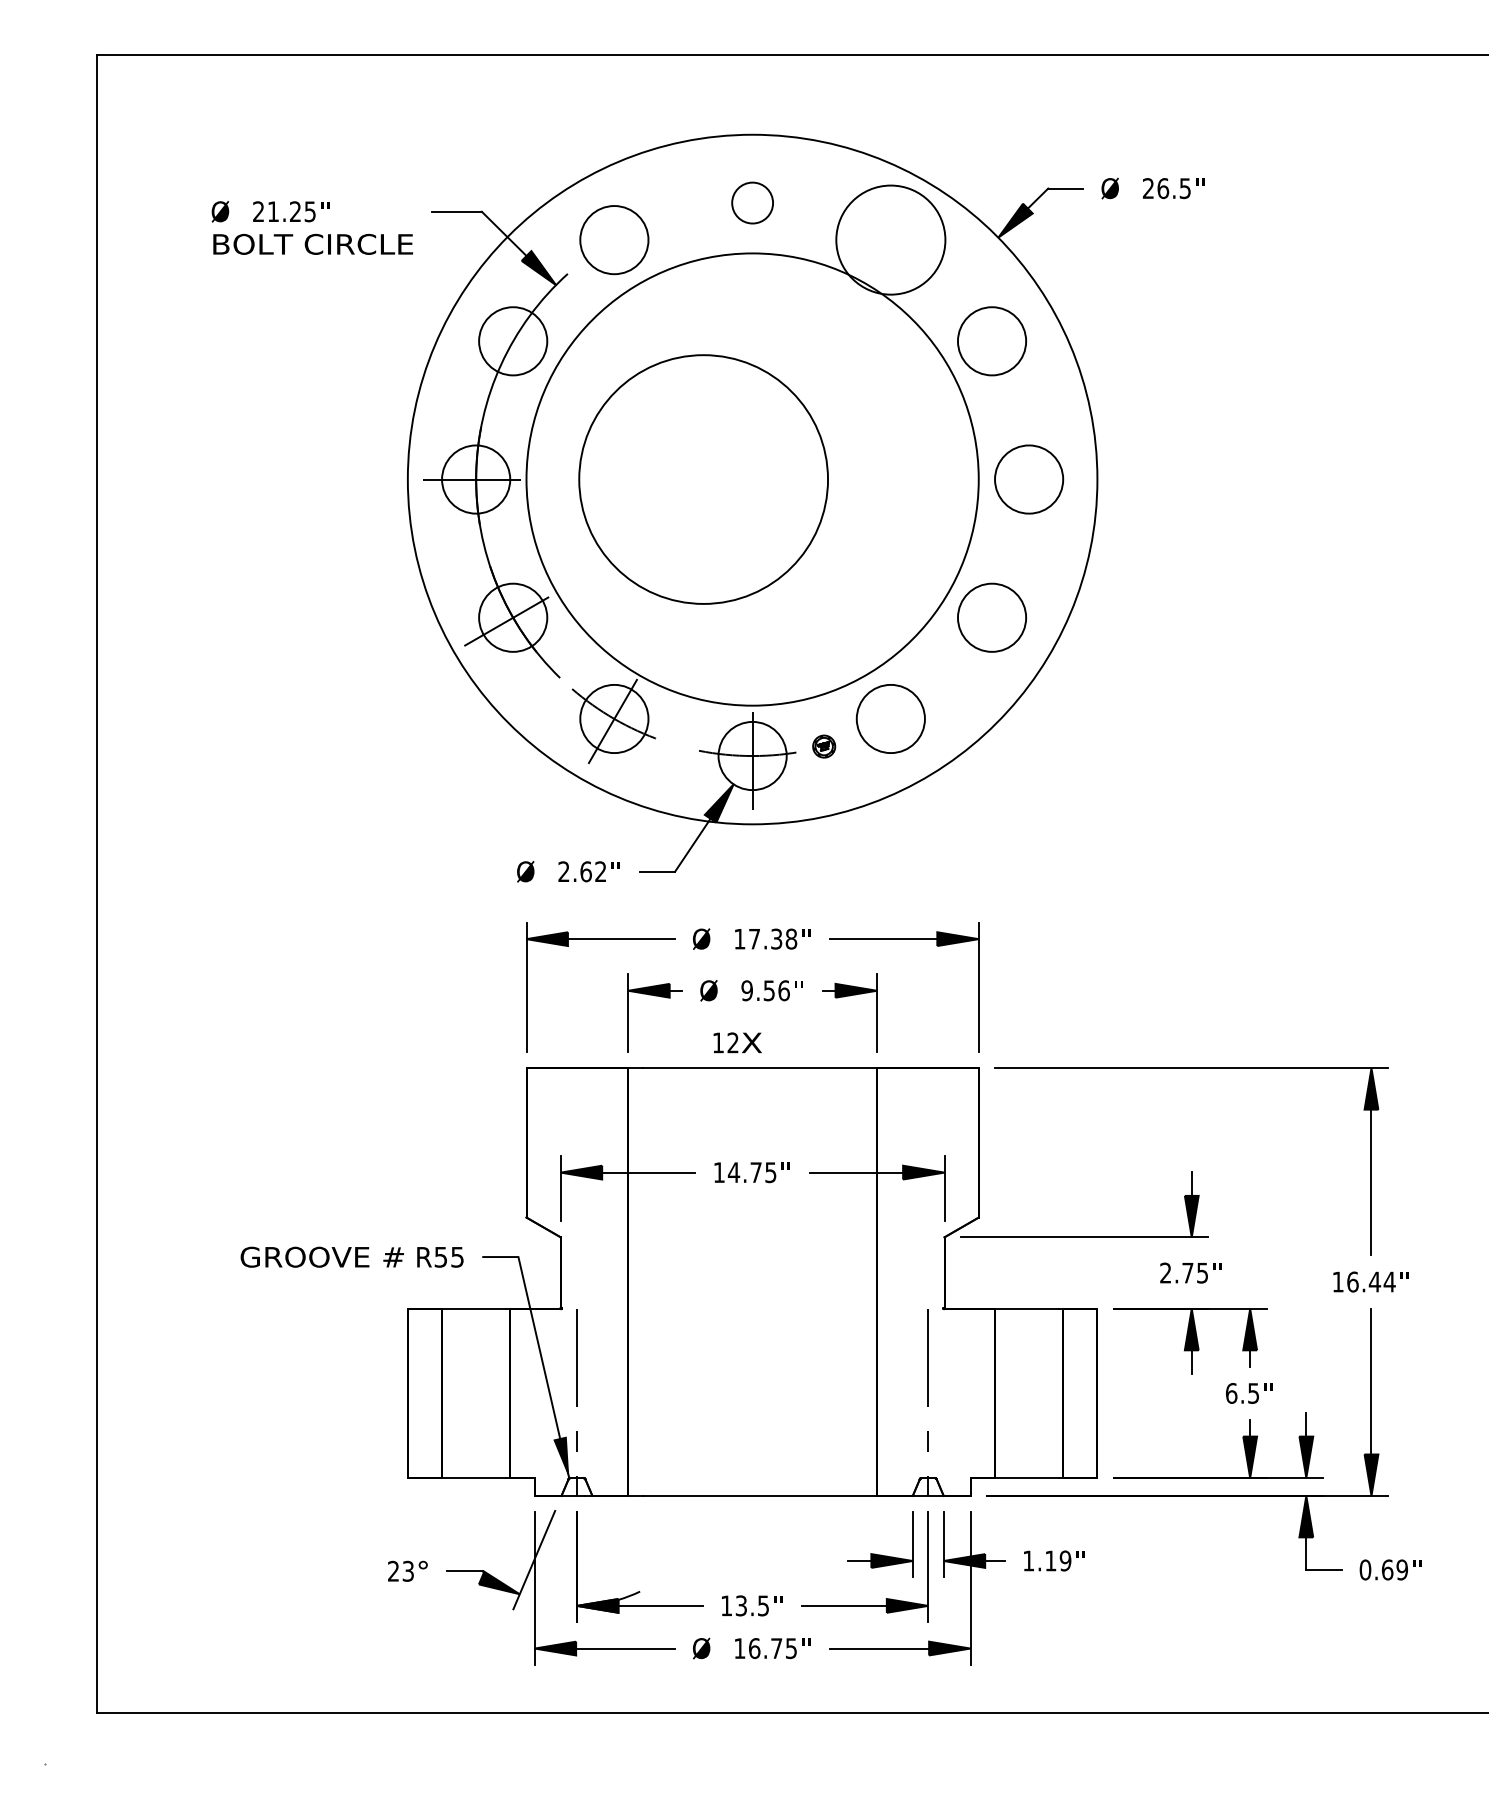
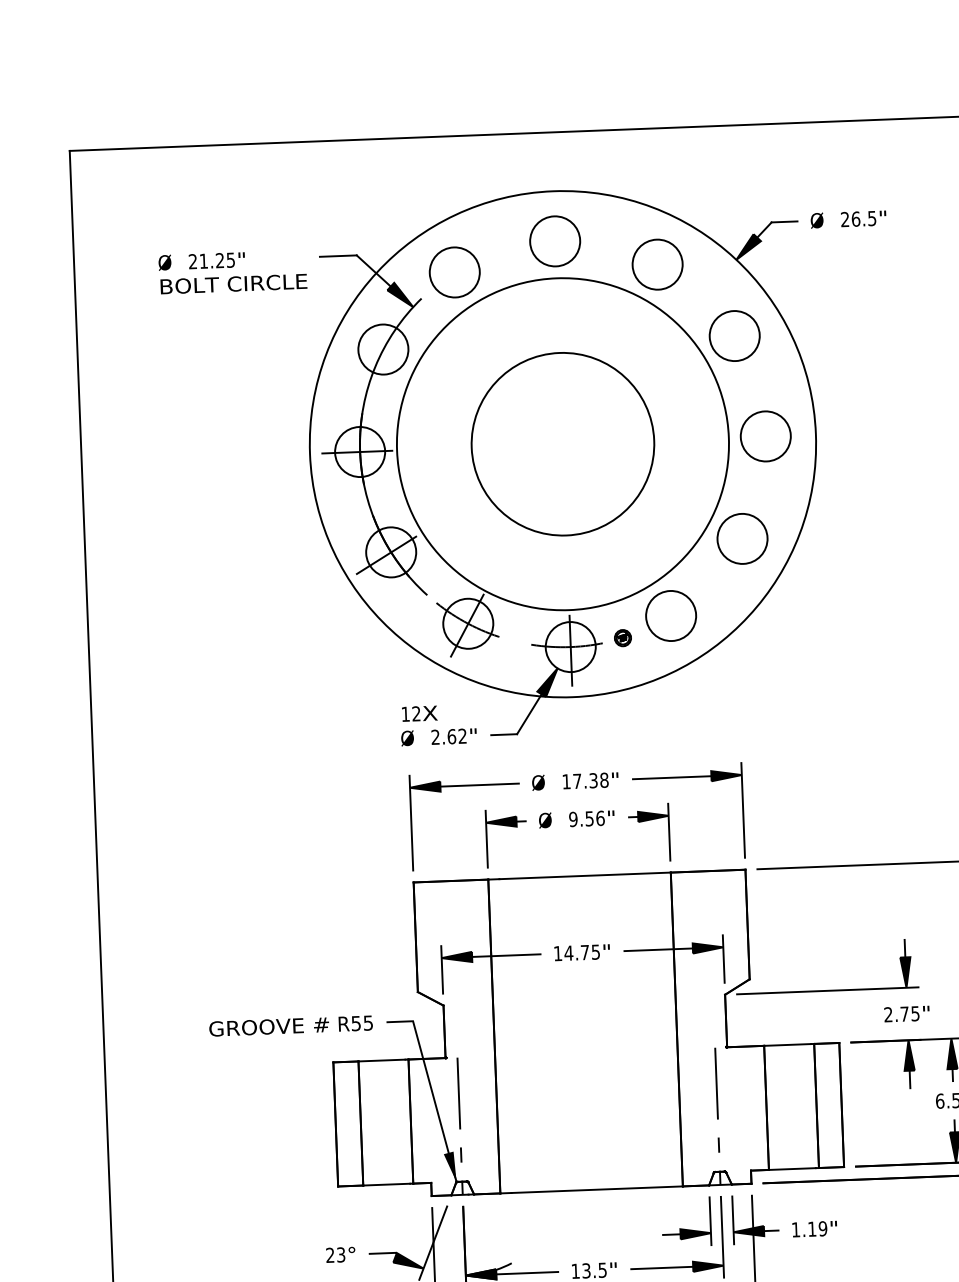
circle: (752, 202) -> (555, 240), size x1.67
circle: (890, 240) -> (657, 264), size x0.62
circle: (703, 479) -> (562, 444), moved
text: (737, 1042) -> (419, 713), moved

